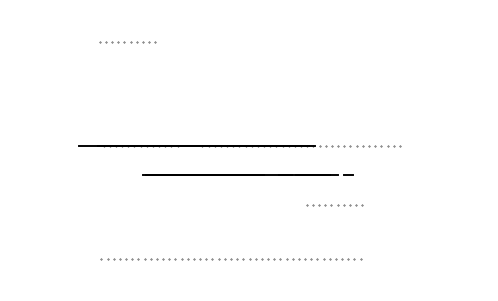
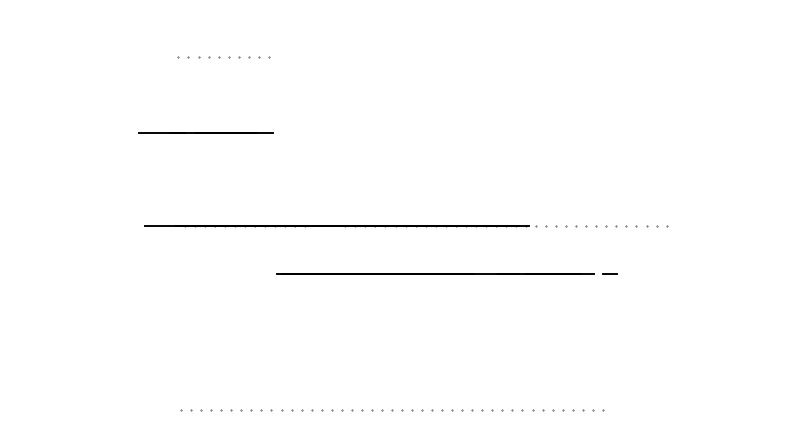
line: (116, 88) -> (205, 132), added
line: (247, 174) -> (446, 272), moved
part: (334, 205) -> (560, 322), removed

